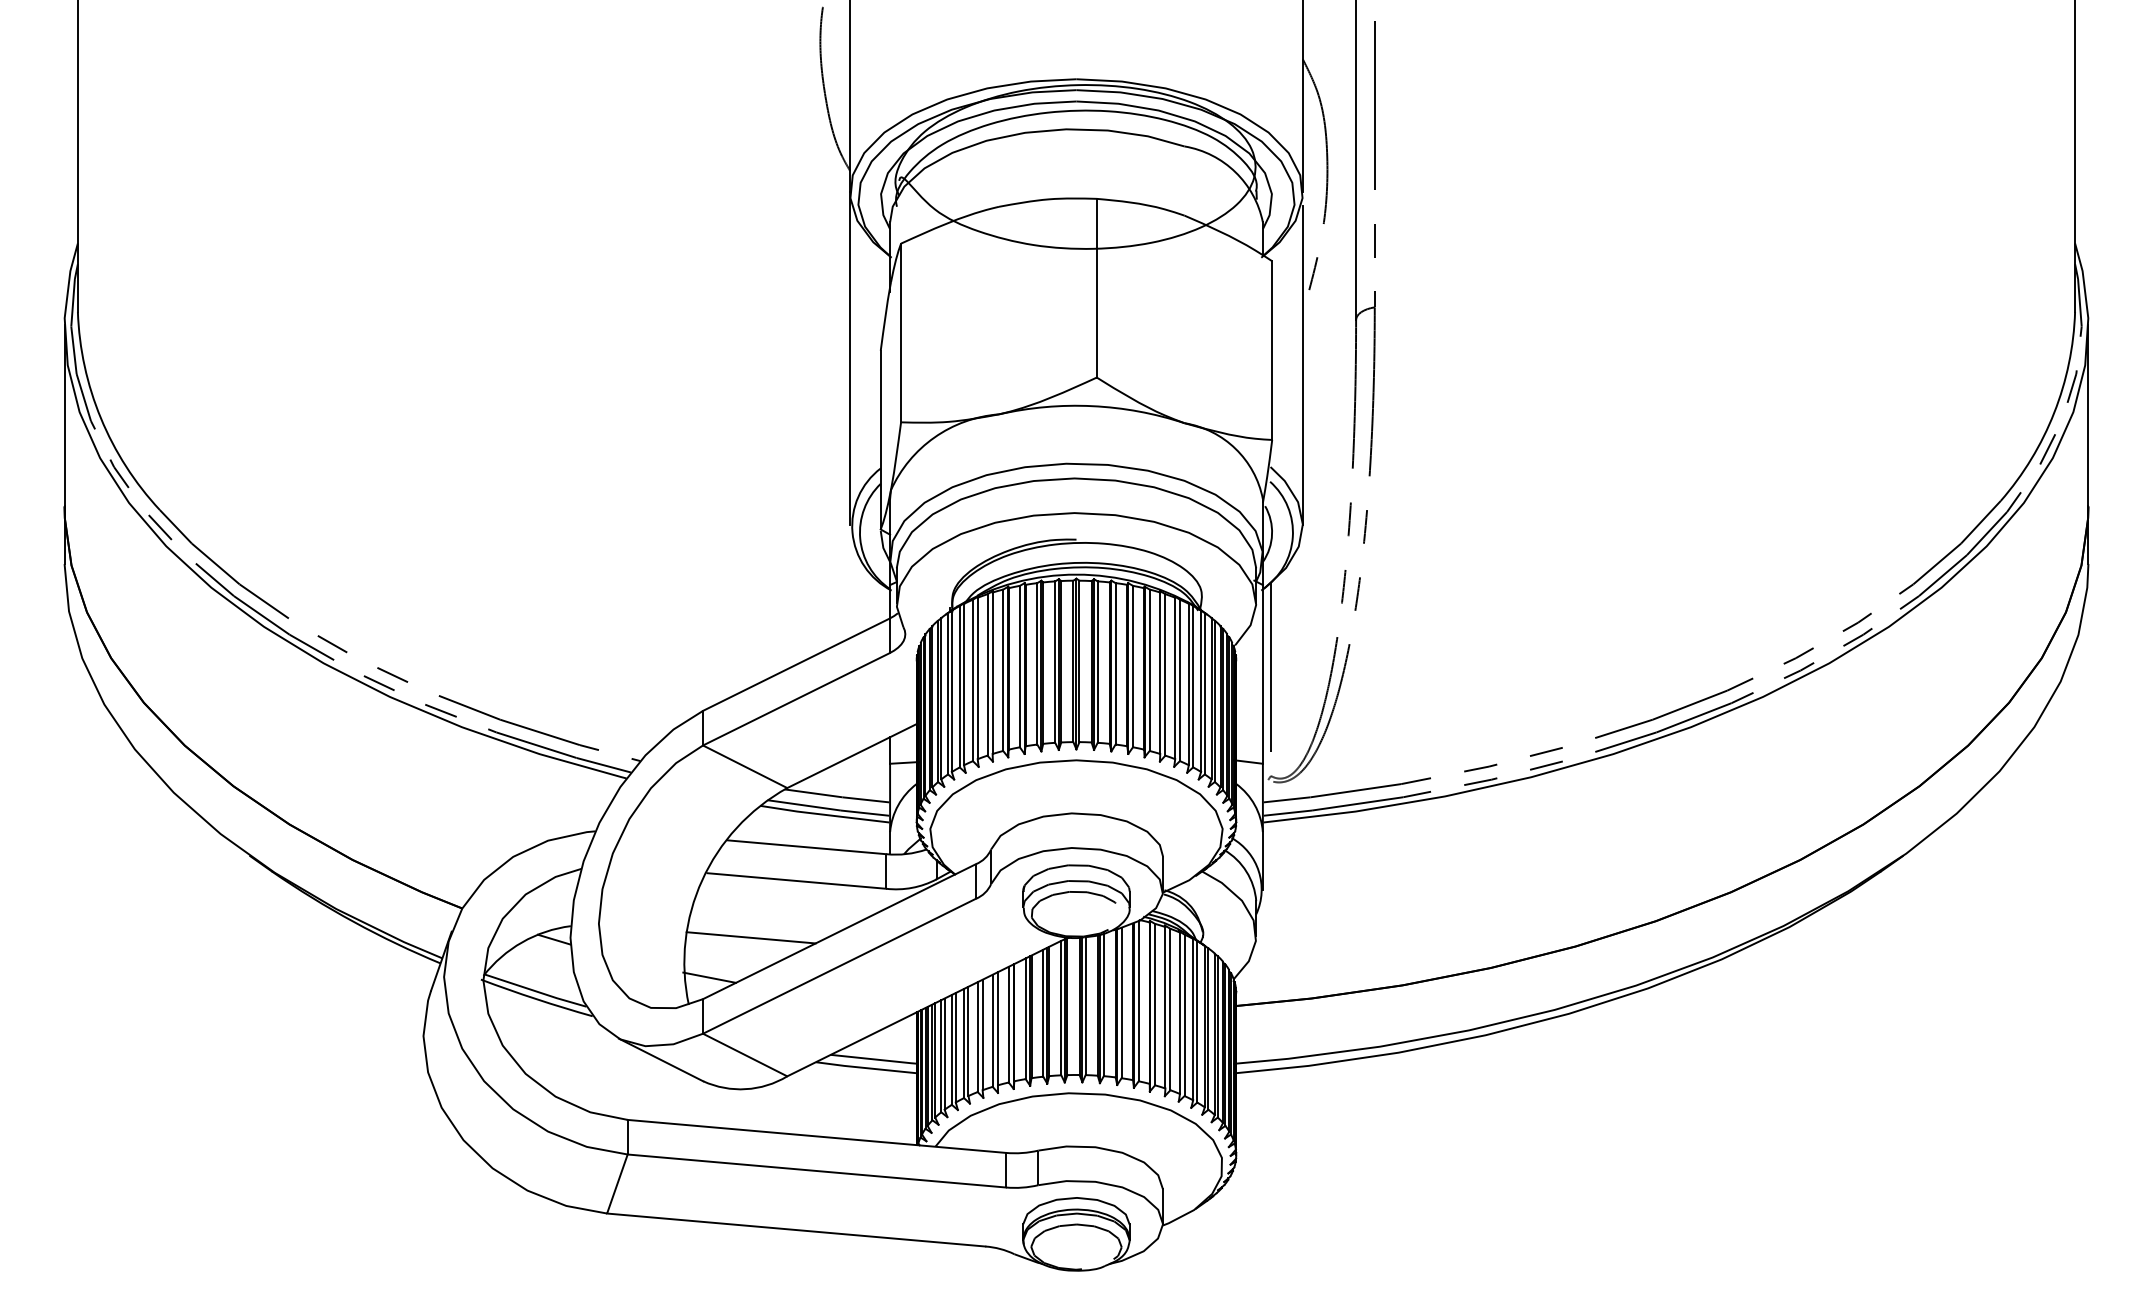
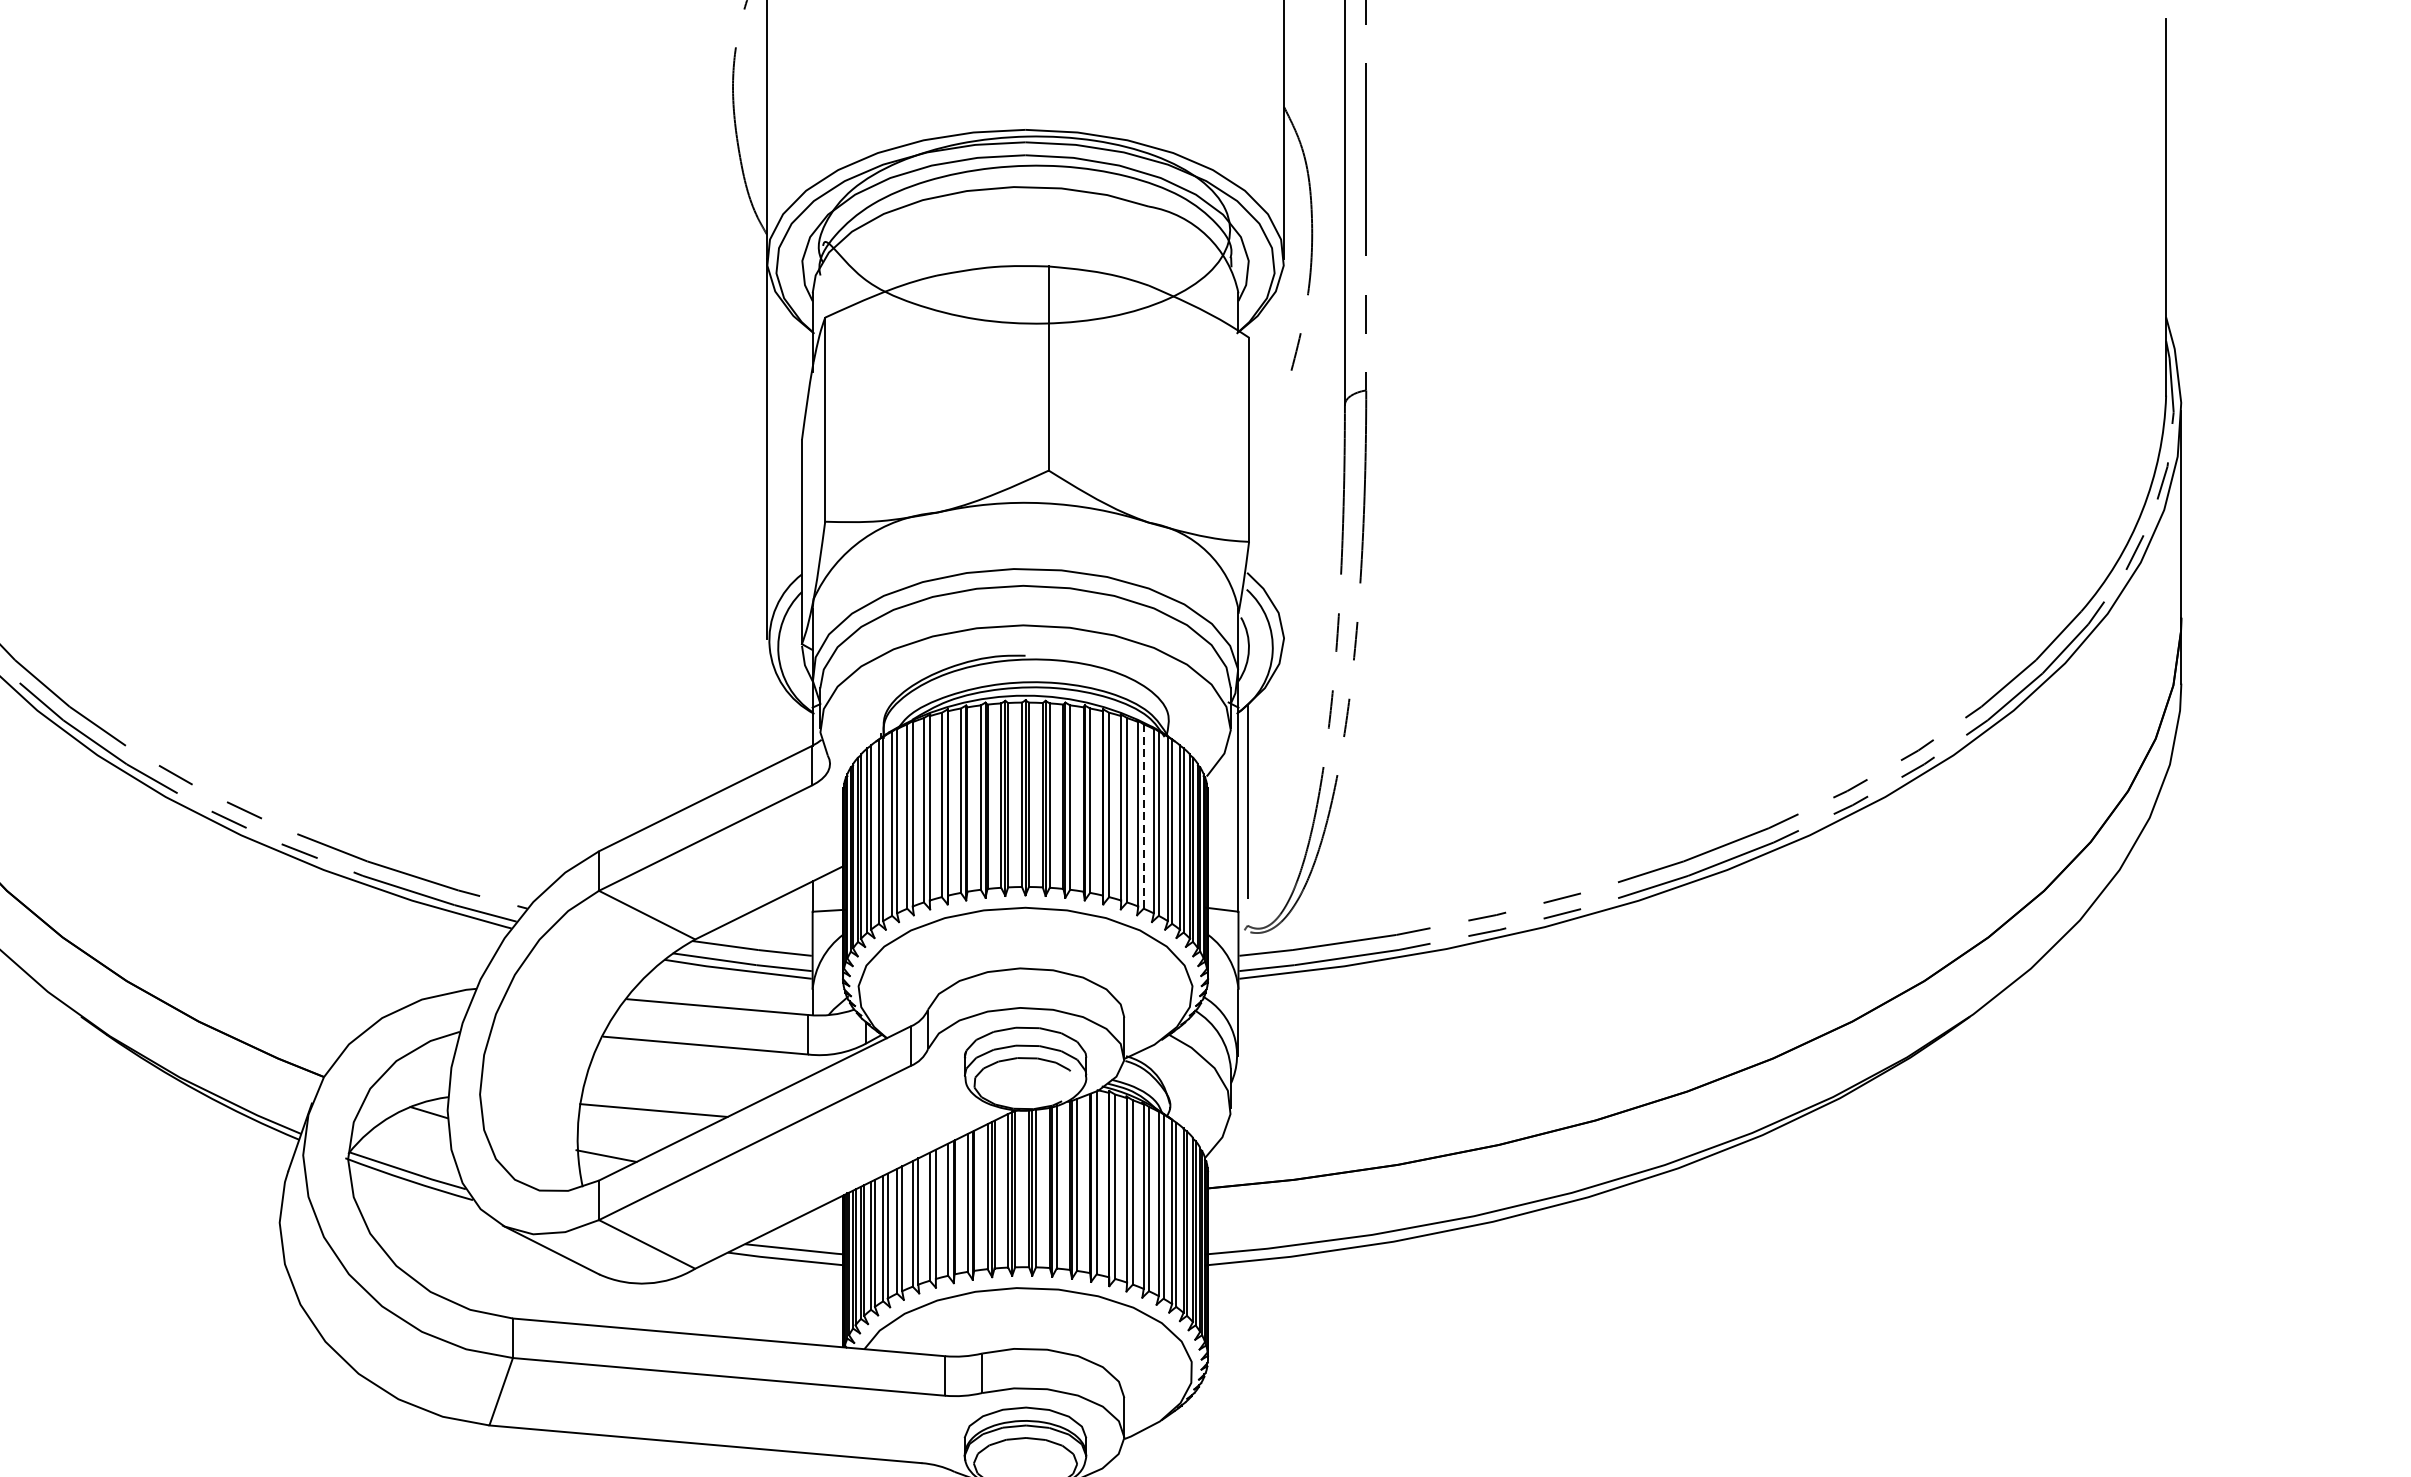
line: (1302, 365) -> (1283, 456), removed
line: (1179, 680) -> (1143, 816), solid -> dashed

